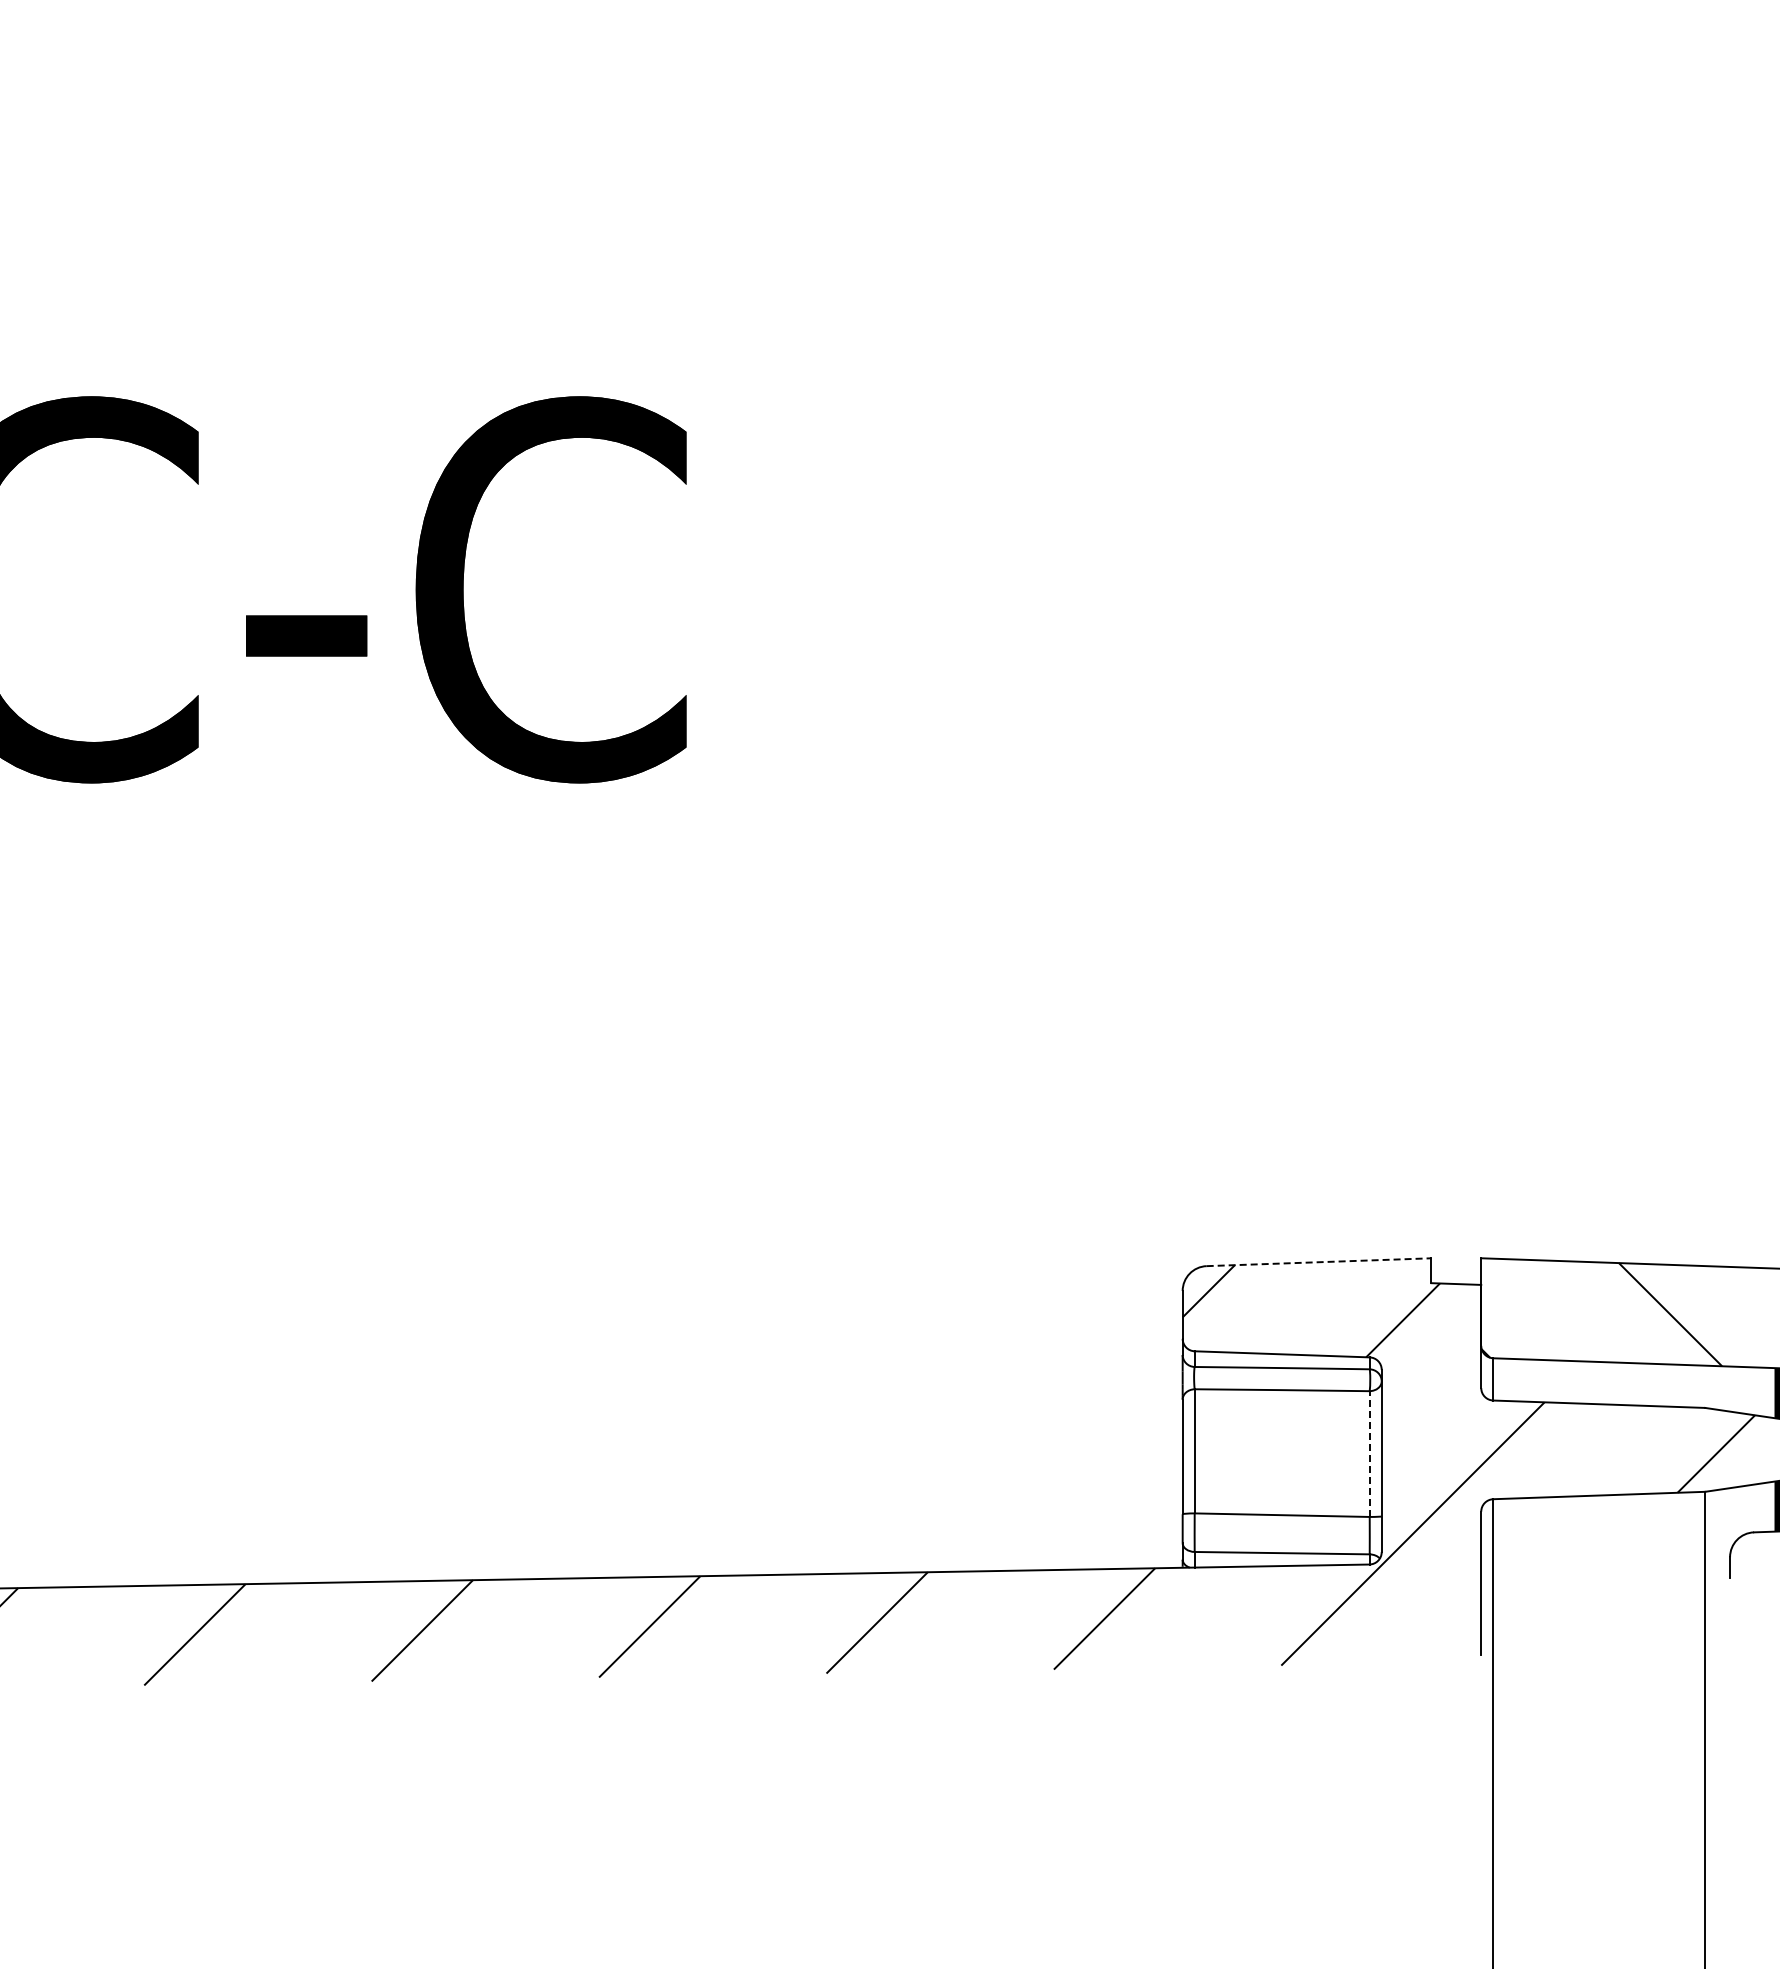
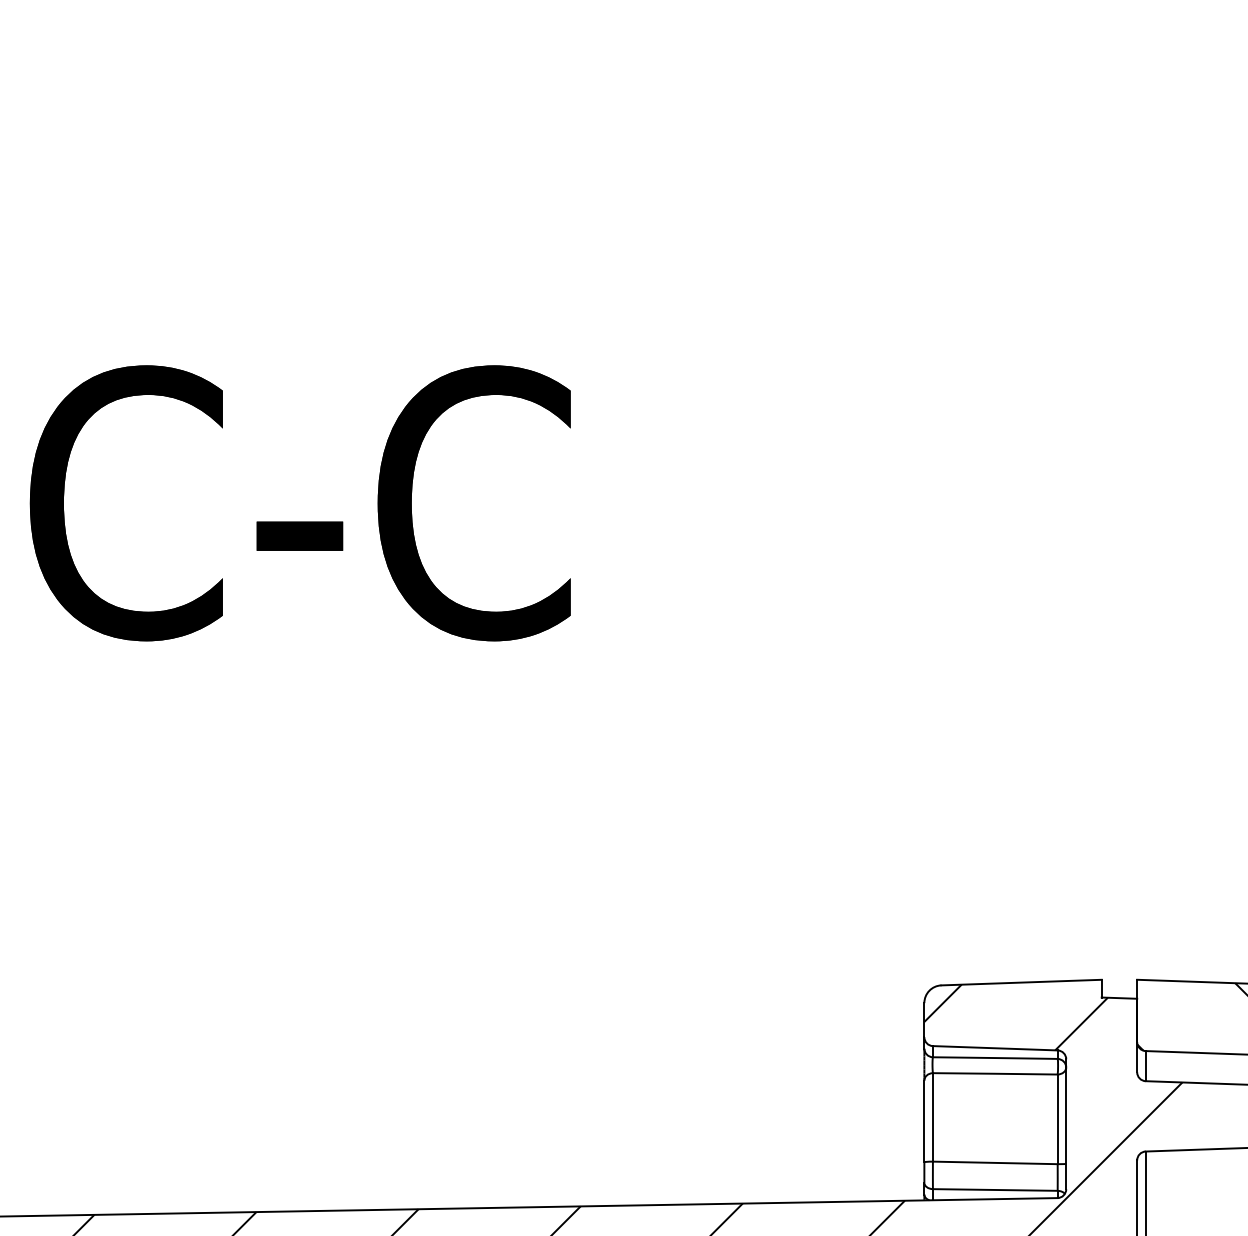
line: (1319, 1262) -> (1021, 982), dashed -> solid
line: (1369, 1454) -> (1057, 1119), dashed -> solid

